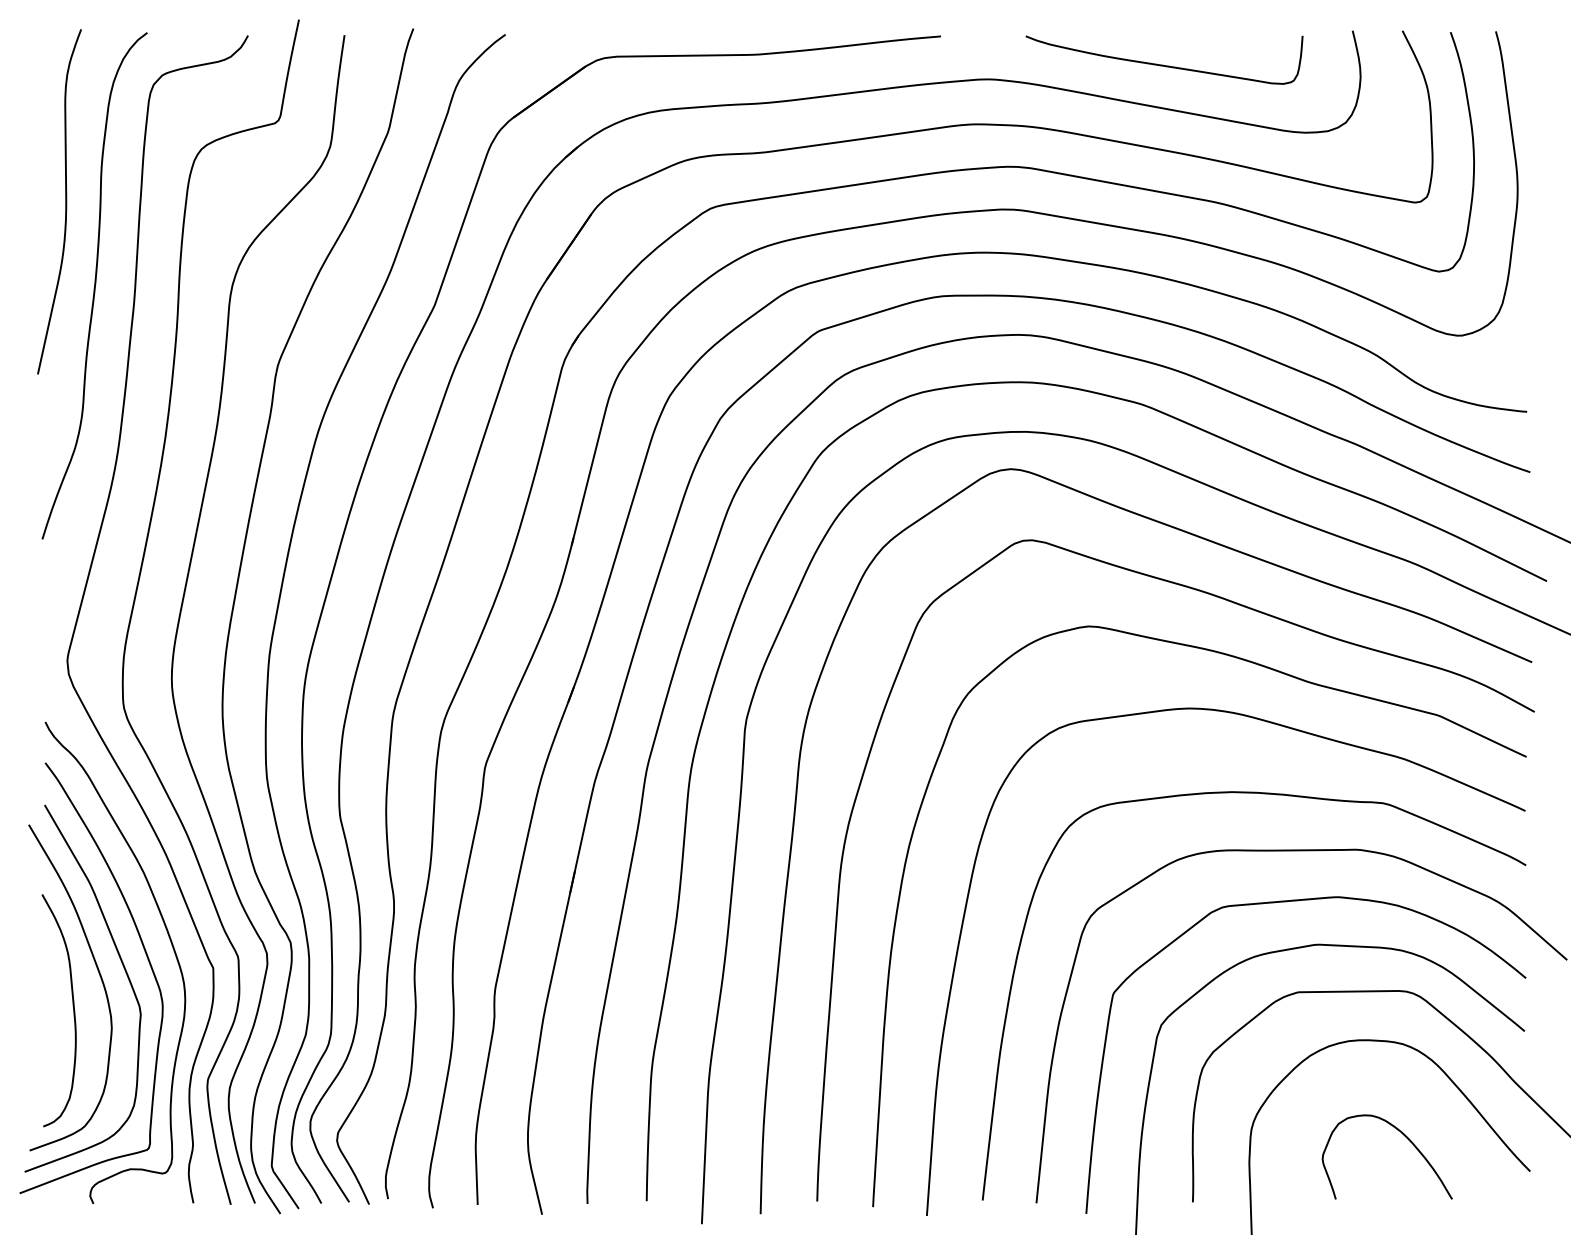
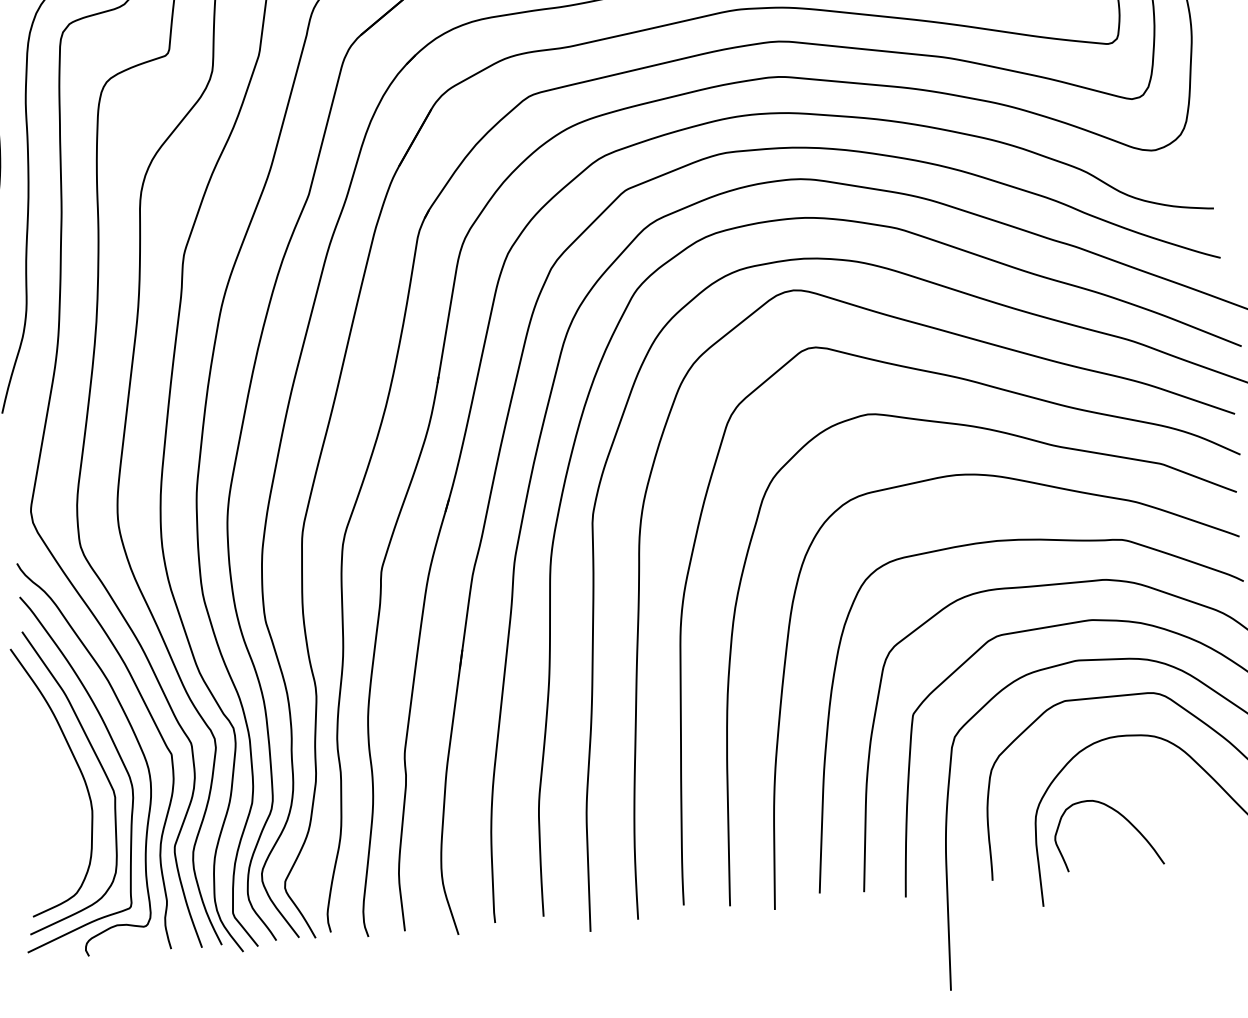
curve: (72, 1006) -> (58, 795), removed
curve: (1405, 1137) -> (1121, 816), moved

